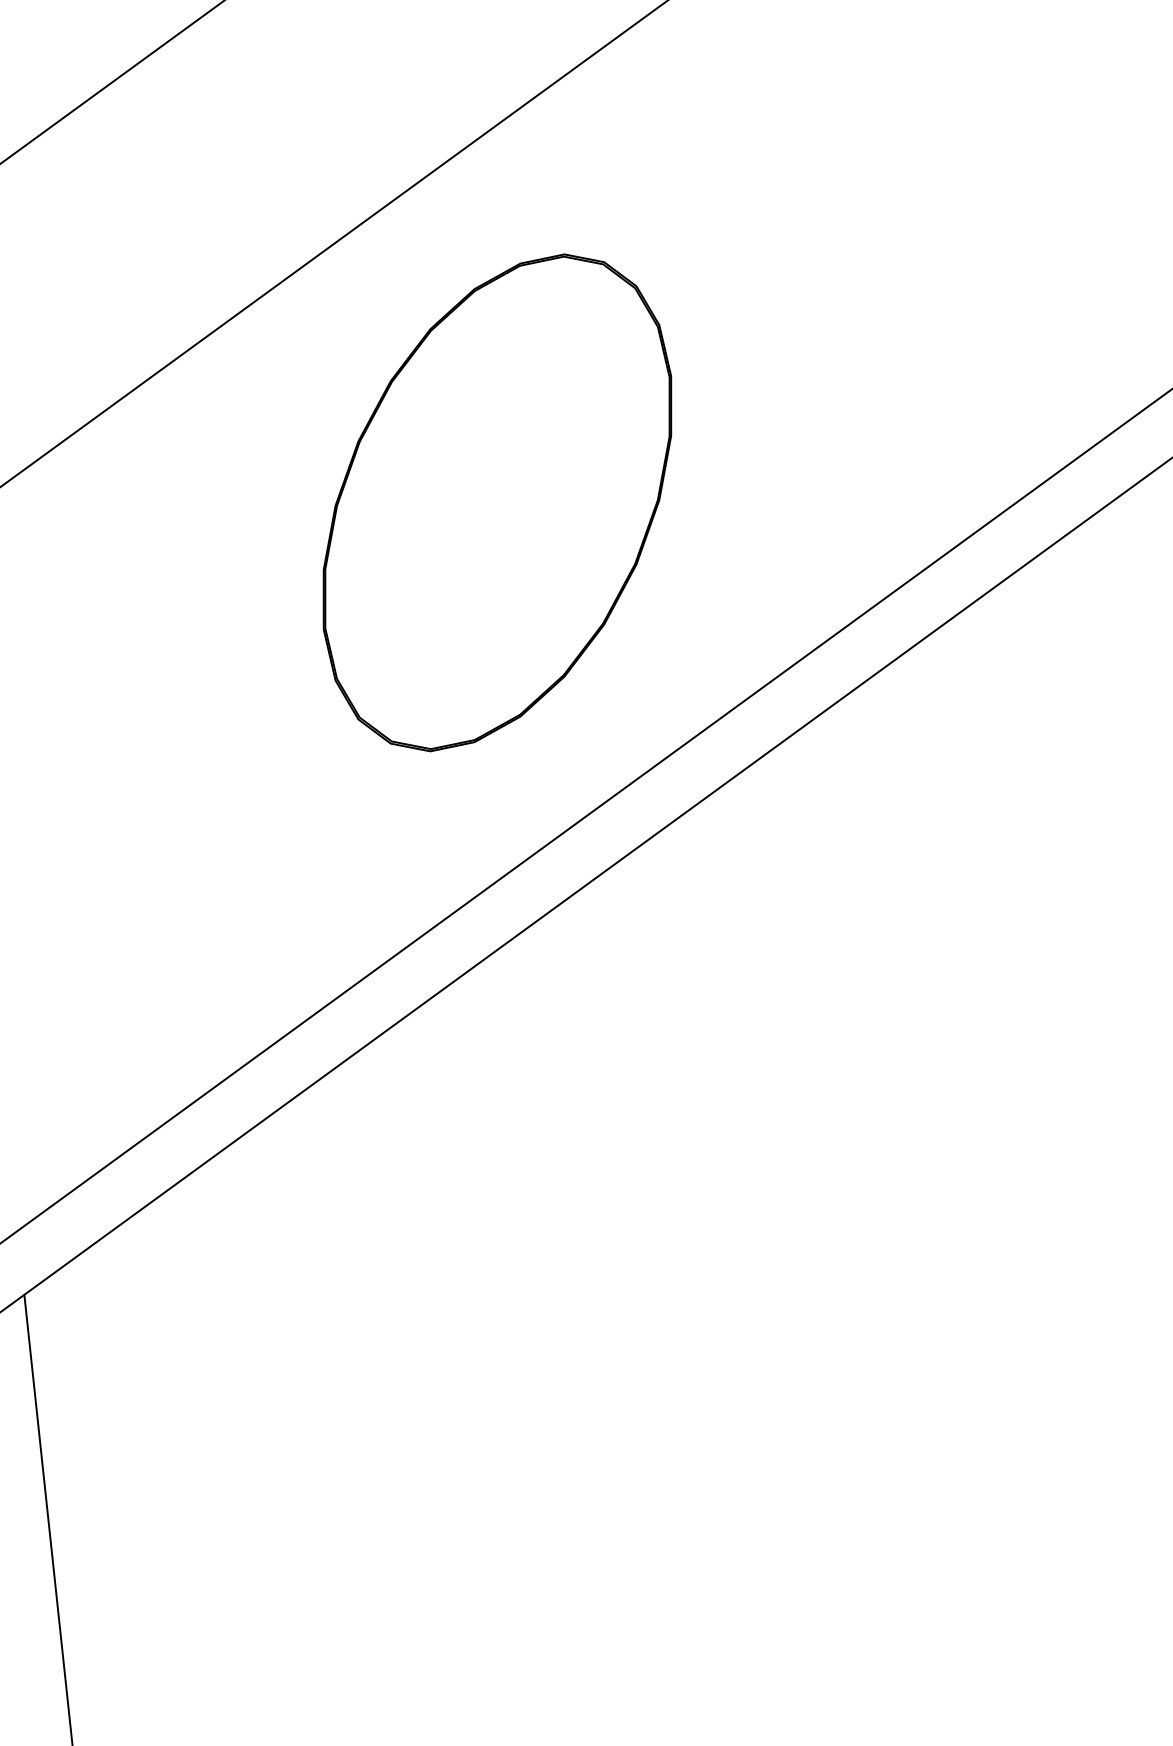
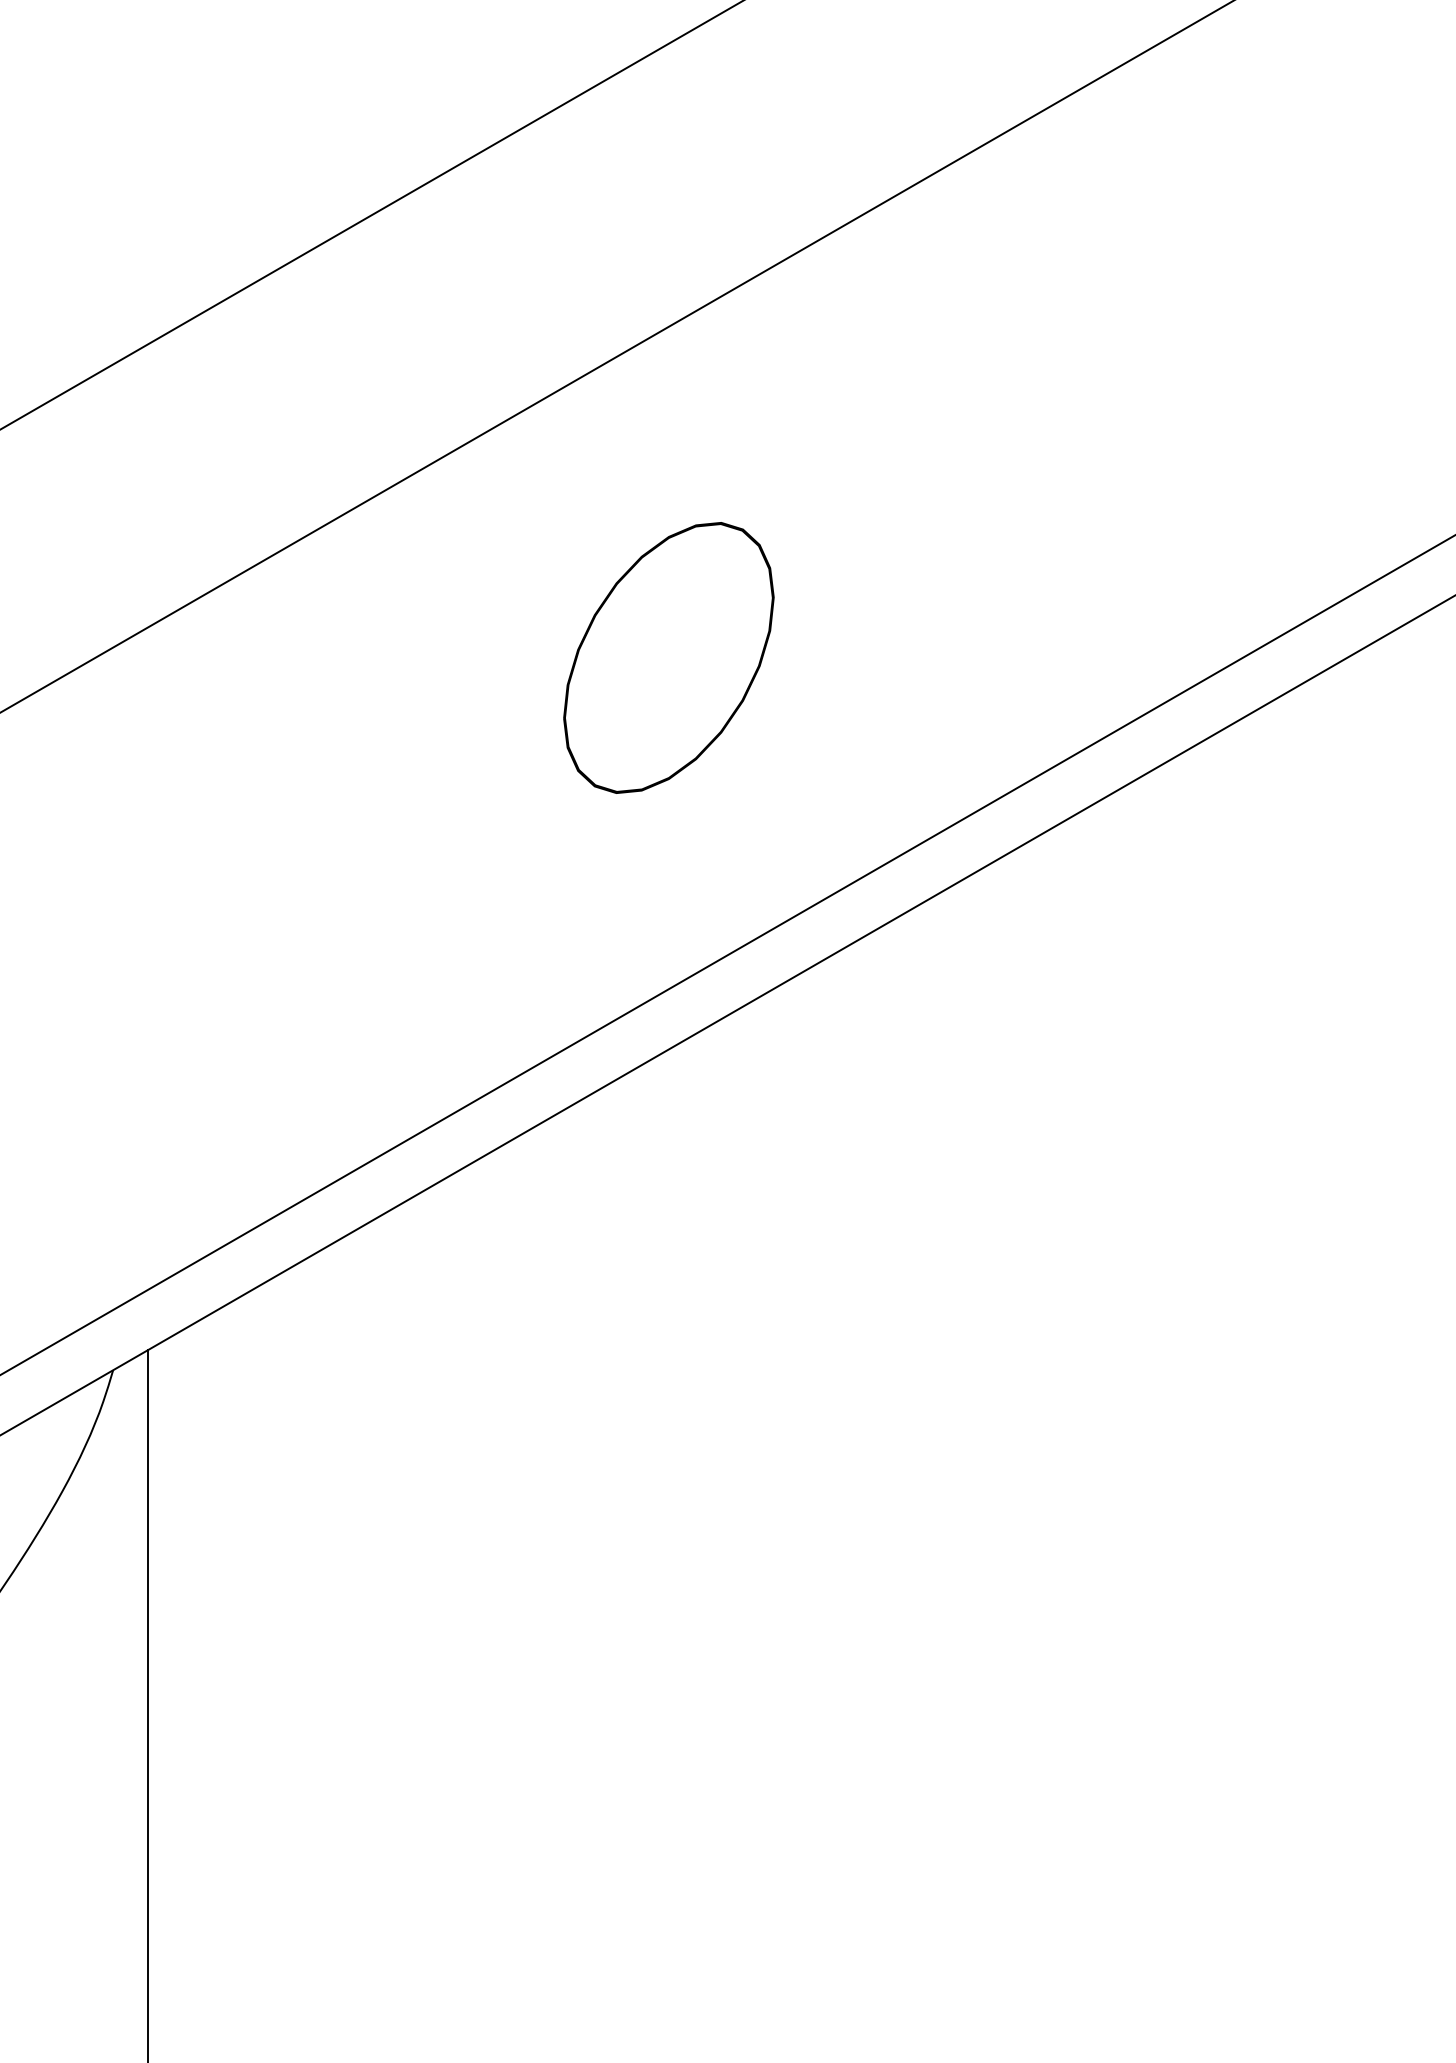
part: (497, 502) -> (668, 657), size x0.6

